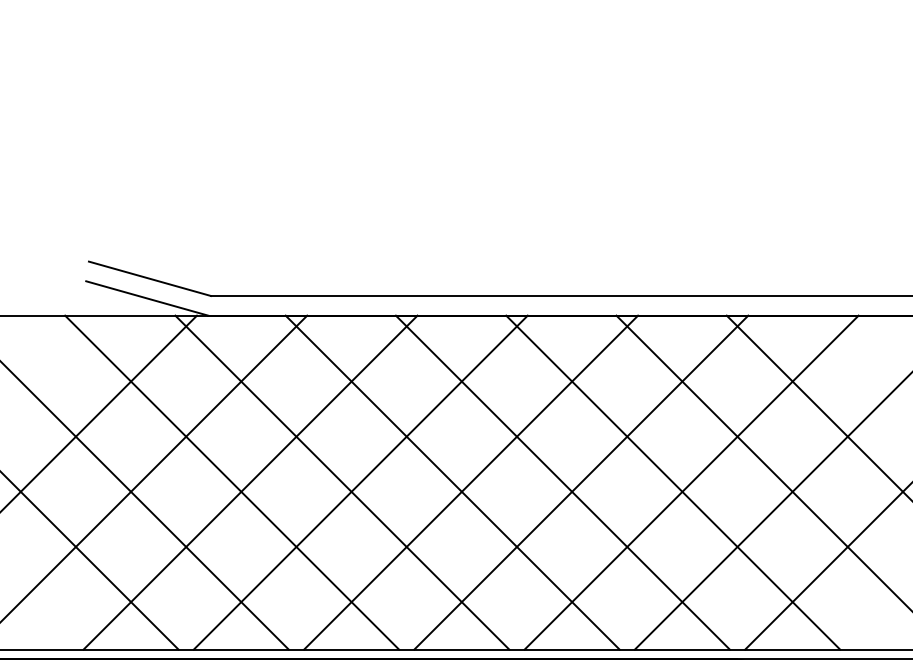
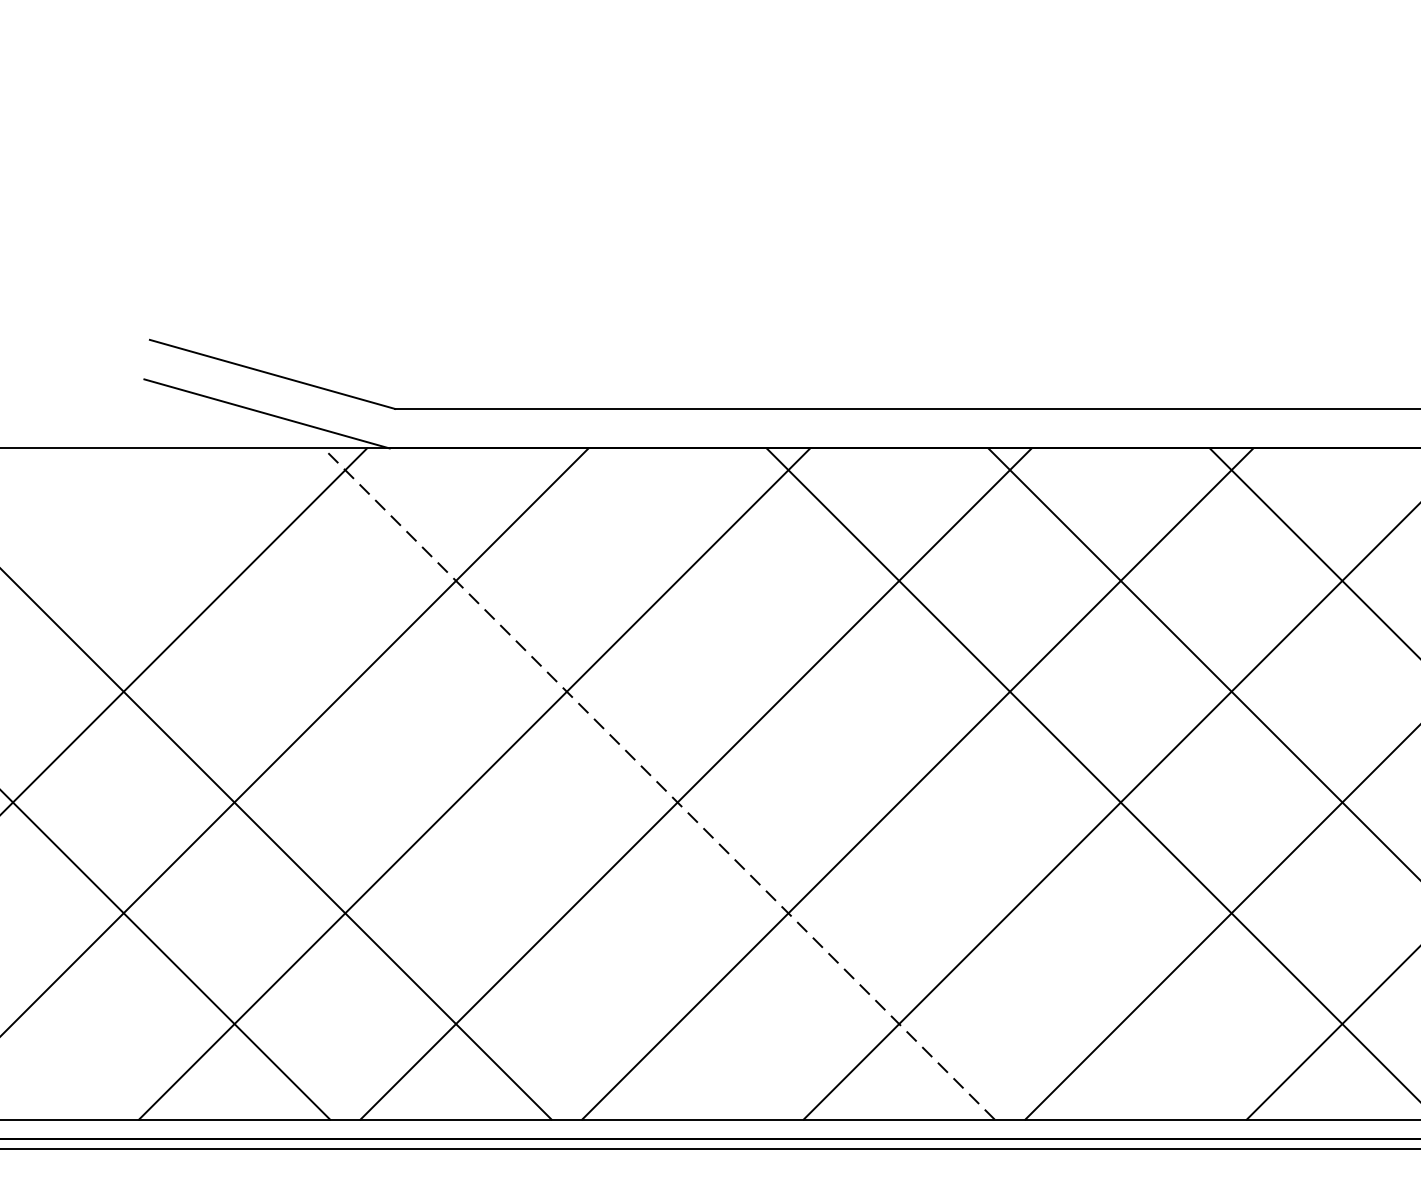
line: (232, 482) -> (438, 783), removed
line: (342, 482) -> (659, 783), solid -> dashed
line: (452, 482) -> (880, 783), removed

